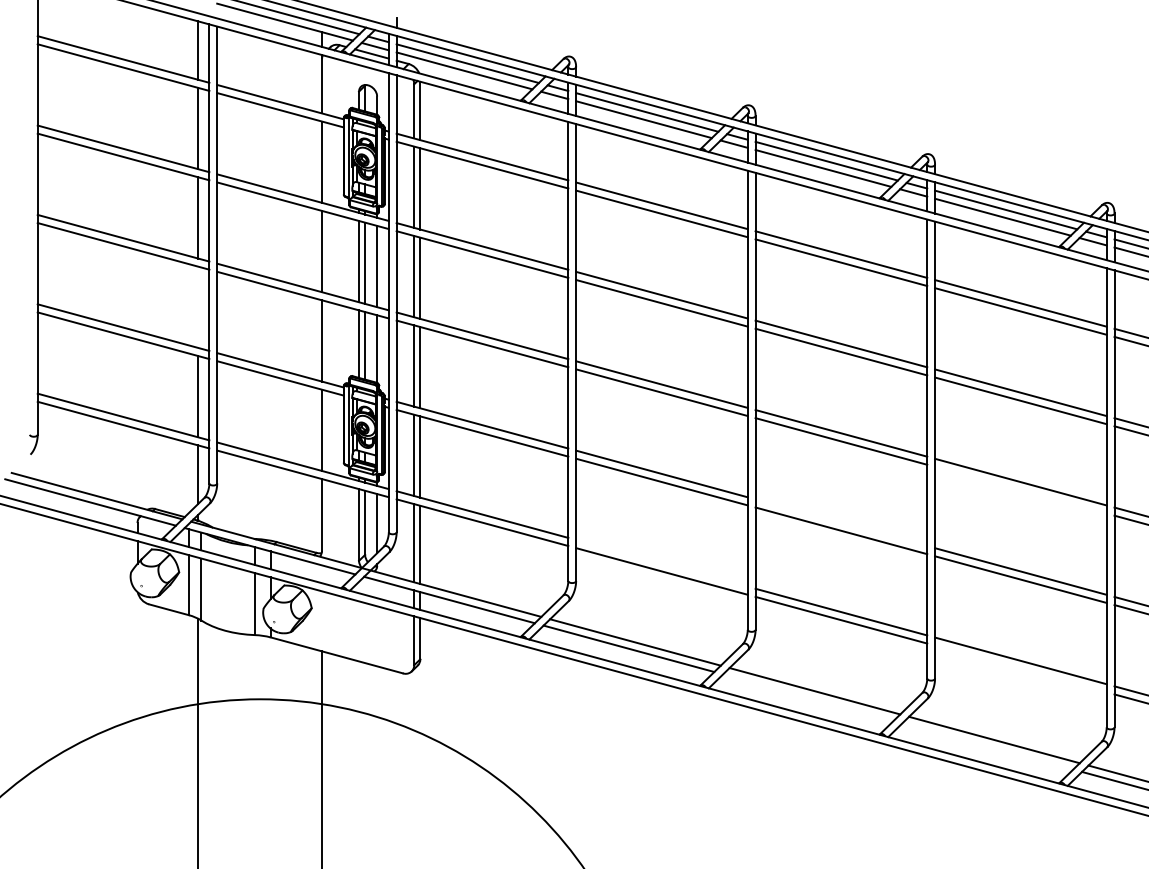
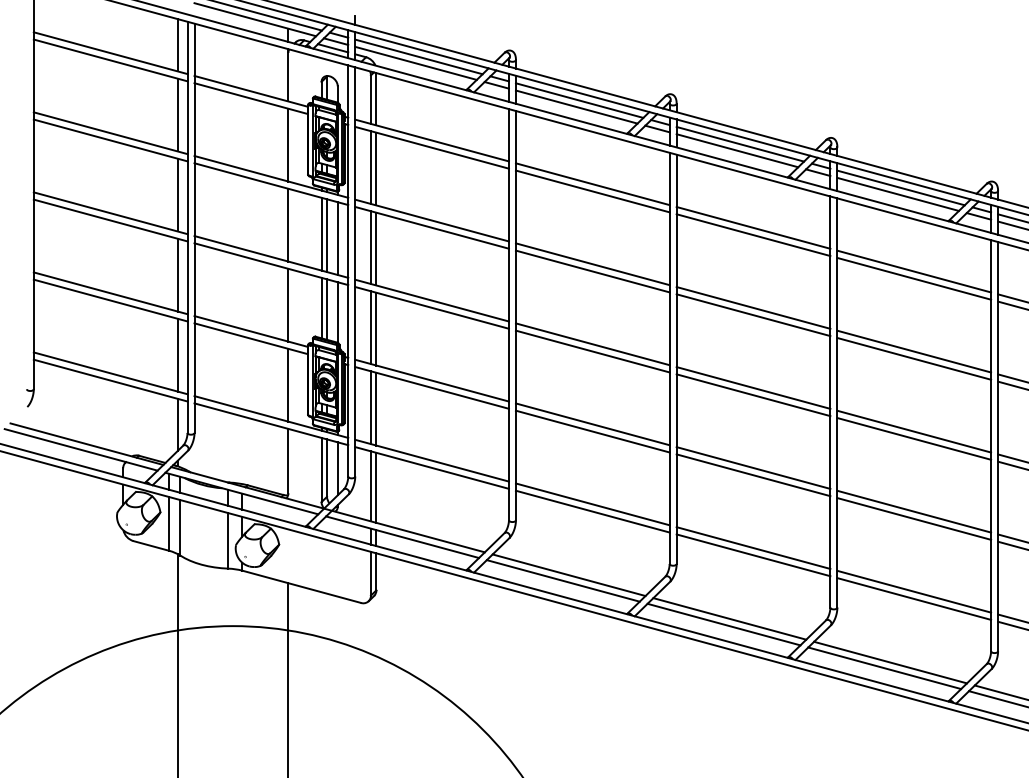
line: (198, 306) -> (177, 274), added
line: (1020, 489) -> (913, 438), added
line: (841, 522) -> (753, 467), added
line: (661, 563) -> (592, 504), added
line: (1020, 668) -> (913, 598), added
line: (808, 697) -> (724, 624), added
line: (987, 746) -> (884, 668), added

